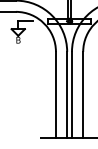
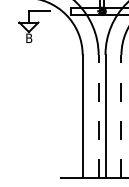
line: (67, 94) -> (99, 115), solid -> dashed
line: (83, 94) -> (121, 115), solid -> dashed

